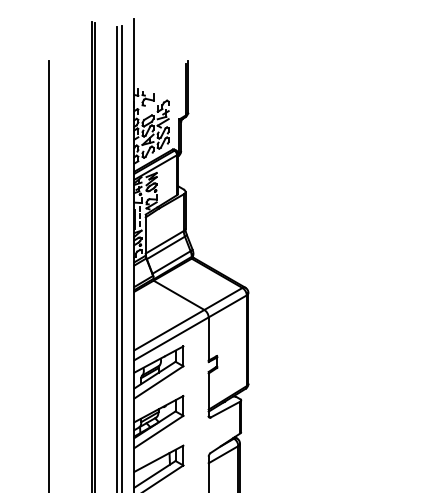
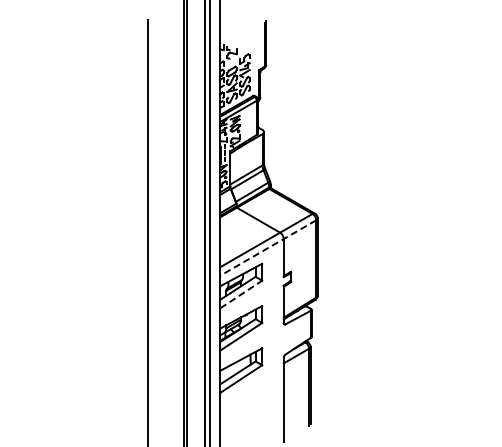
line: (189, 328) -> (267, 248), solid -> dashed
line: (159, 382) -> (241, 294), solid -> dashed

